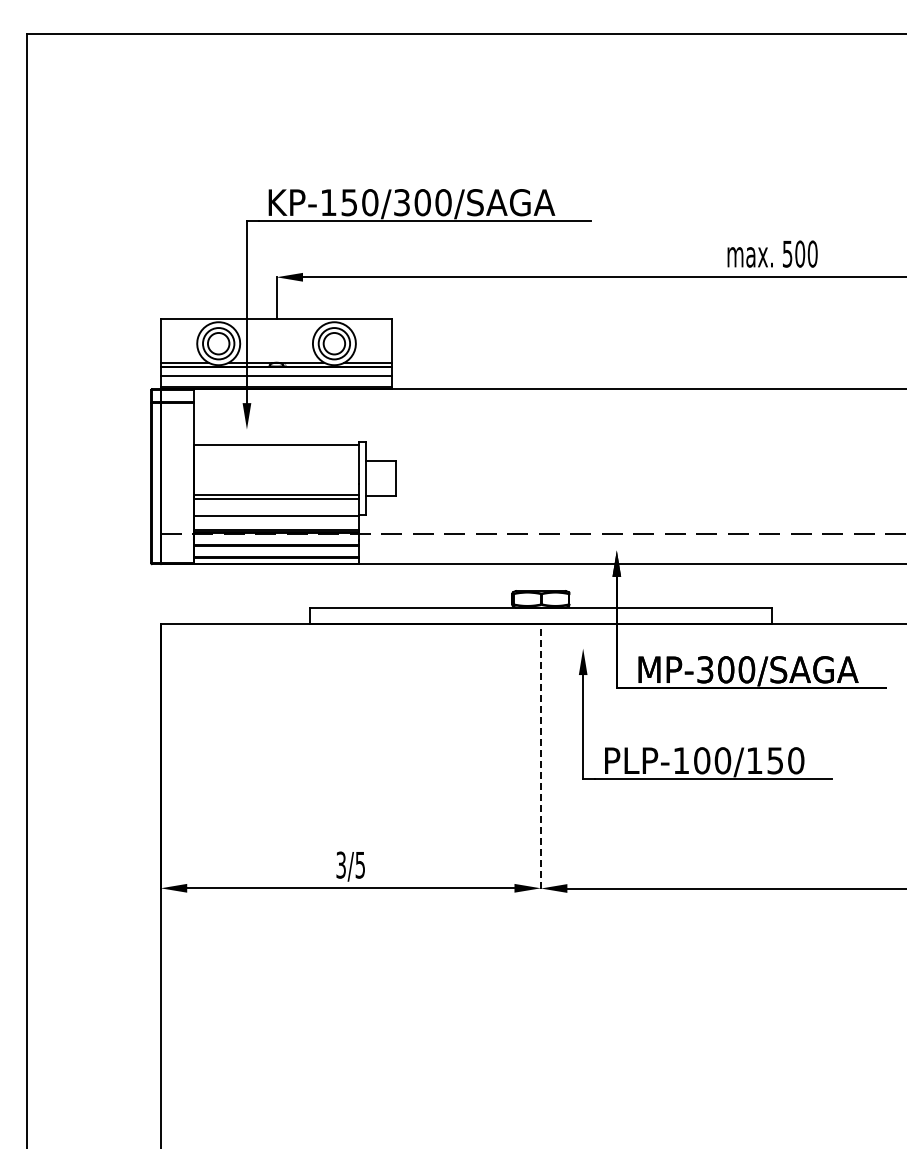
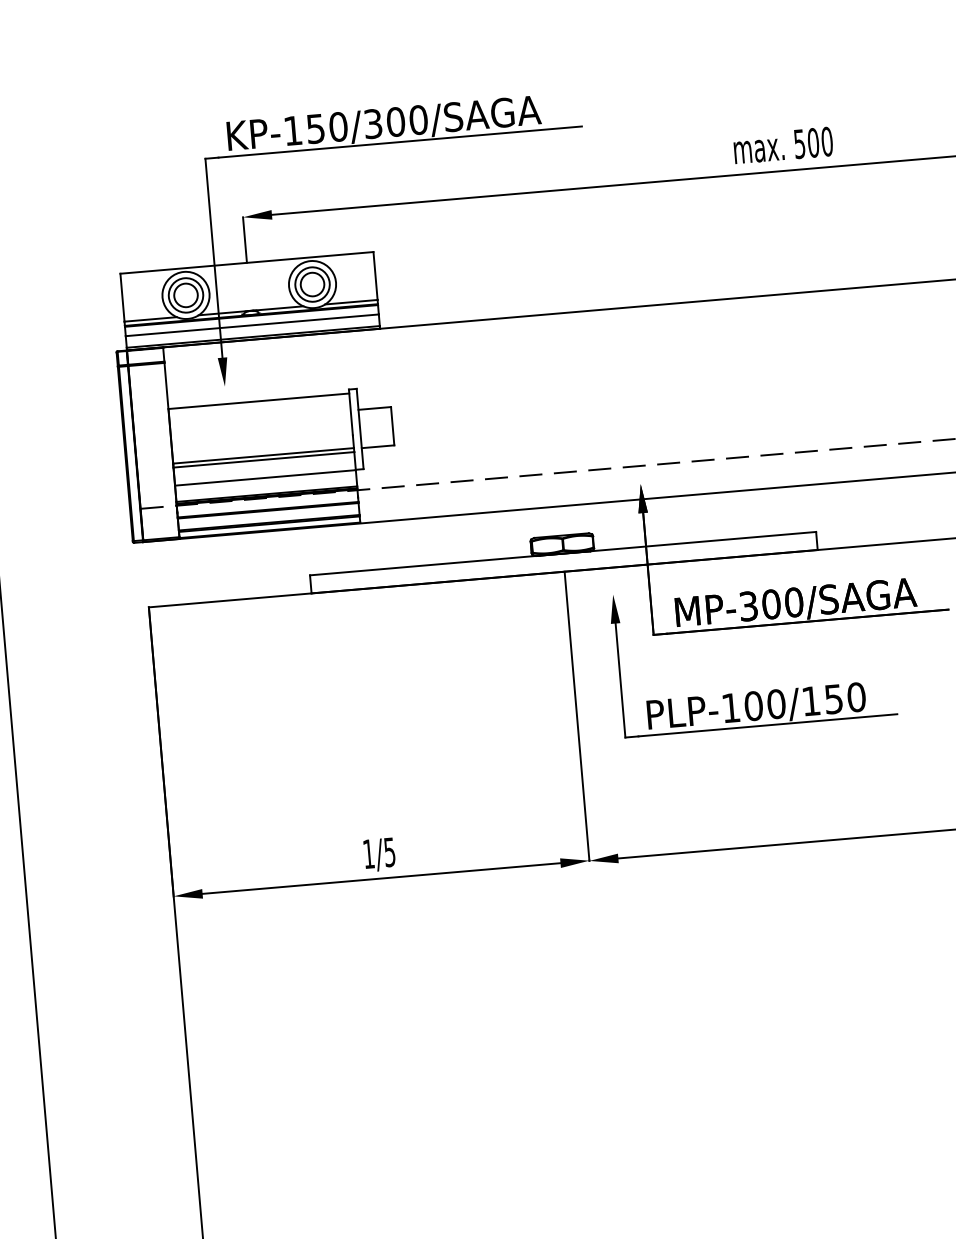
line: (540, 755) -> (576, 715), dashed -> solid
text: (340, 864) -> (368, 853), 3/5 -> 1/5

